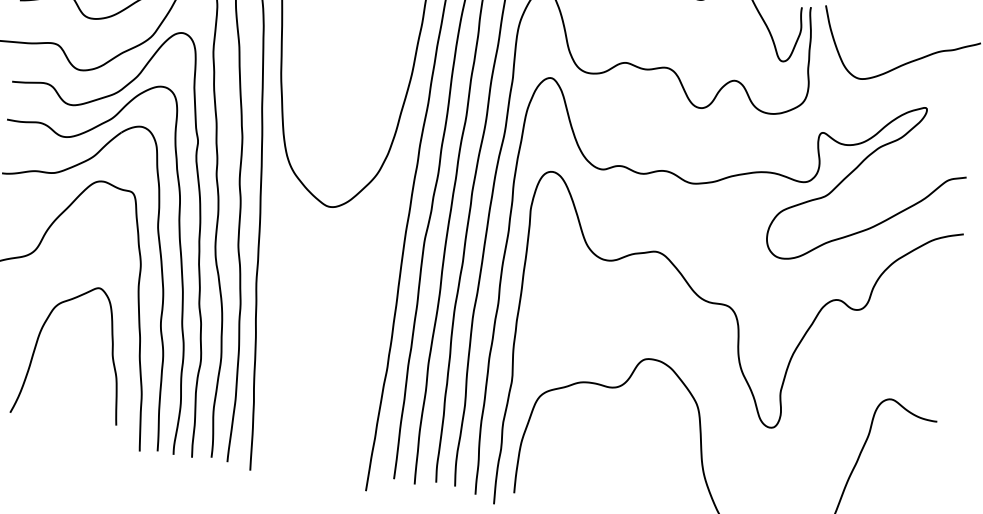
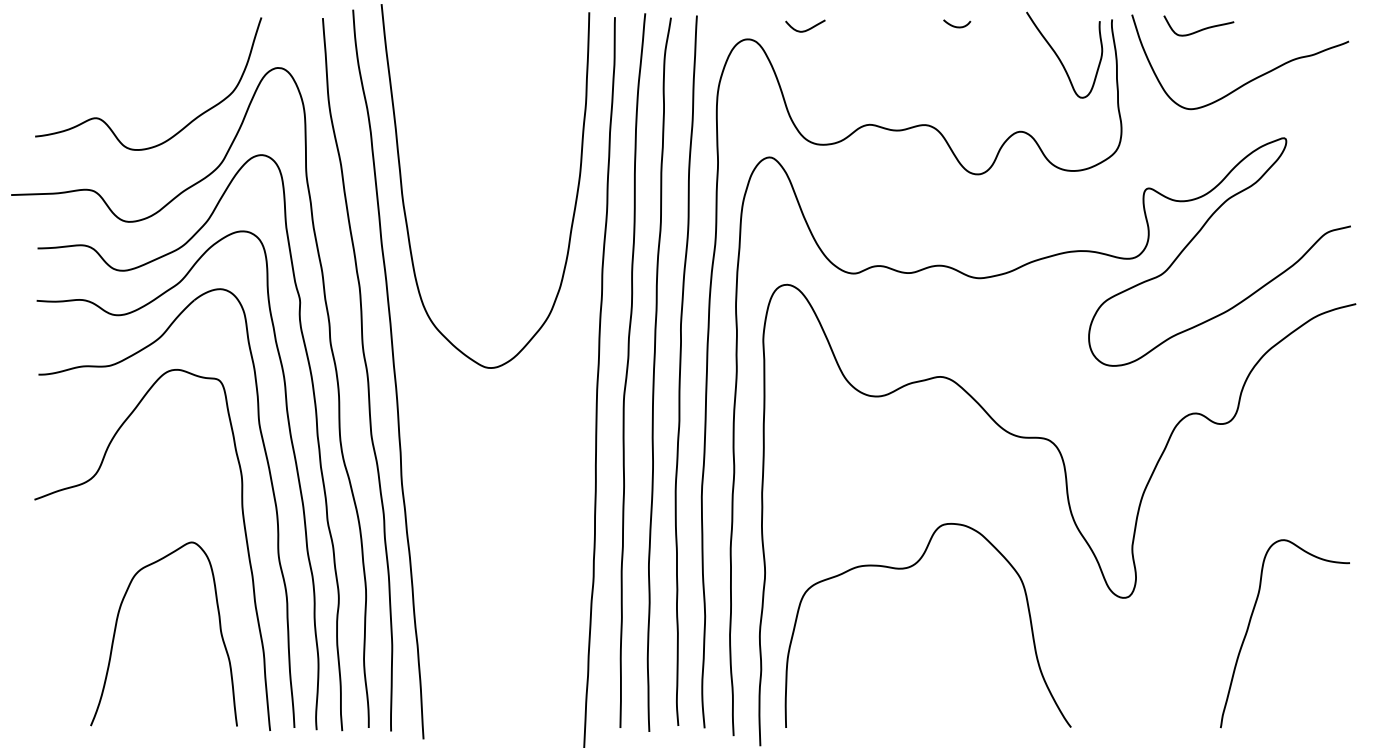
curve: (873, 21) -> (1199, 29), added
curve: (38, 340) -> (117, 623), moved

